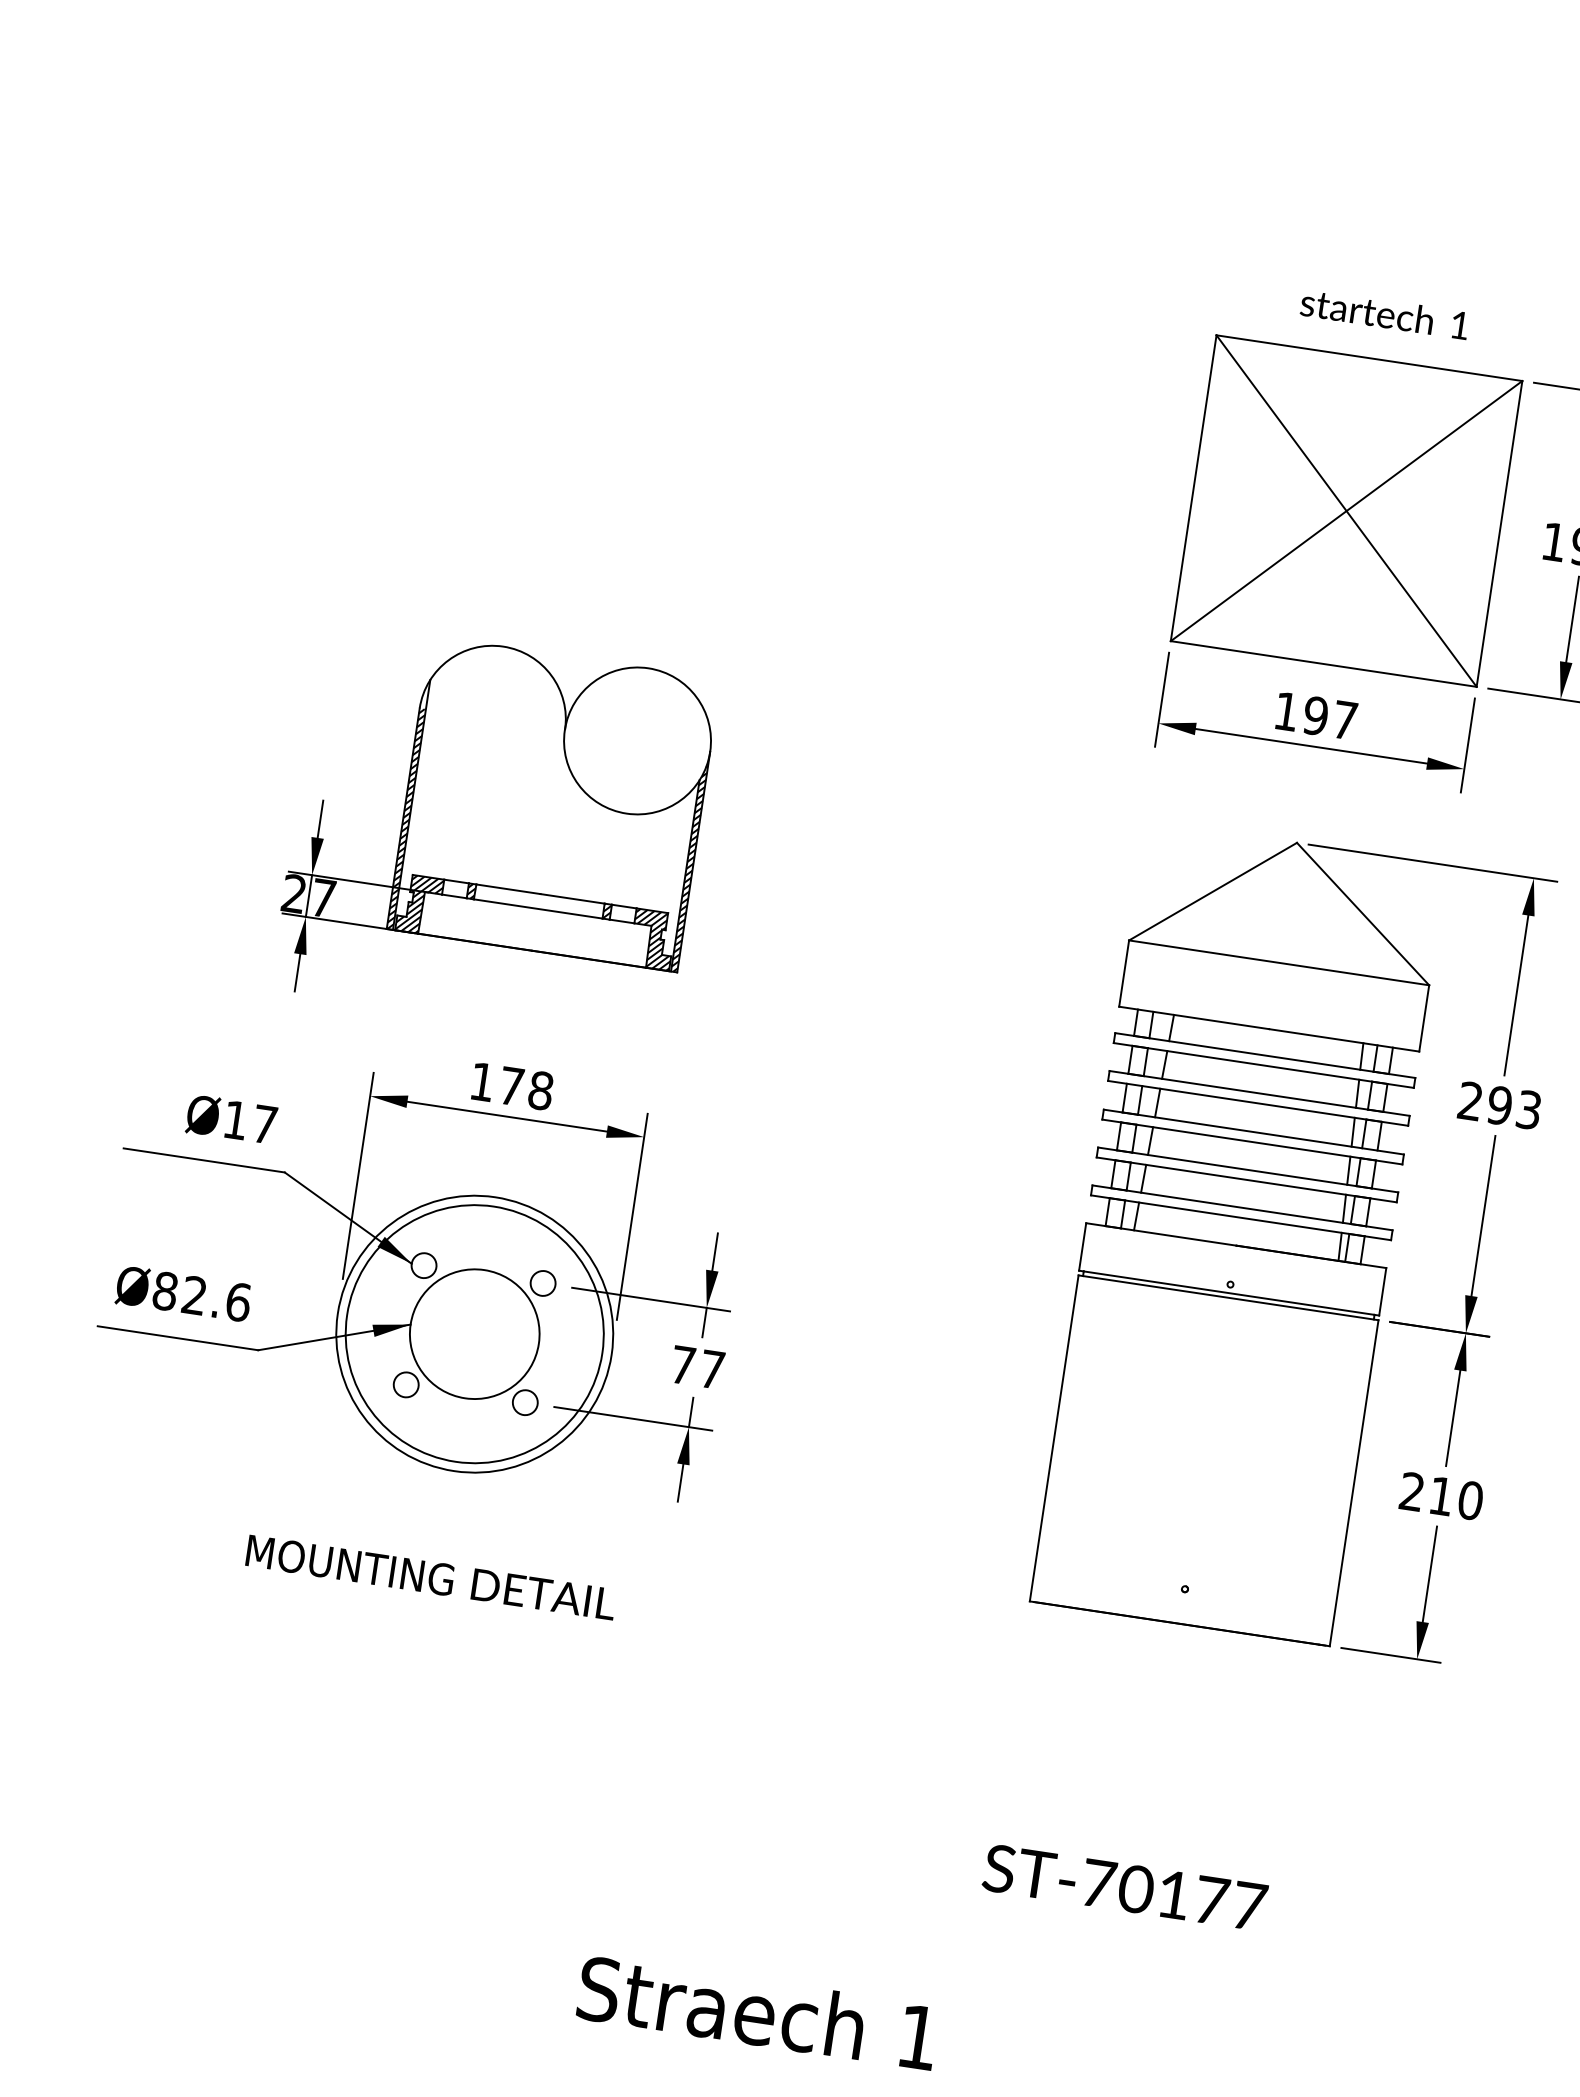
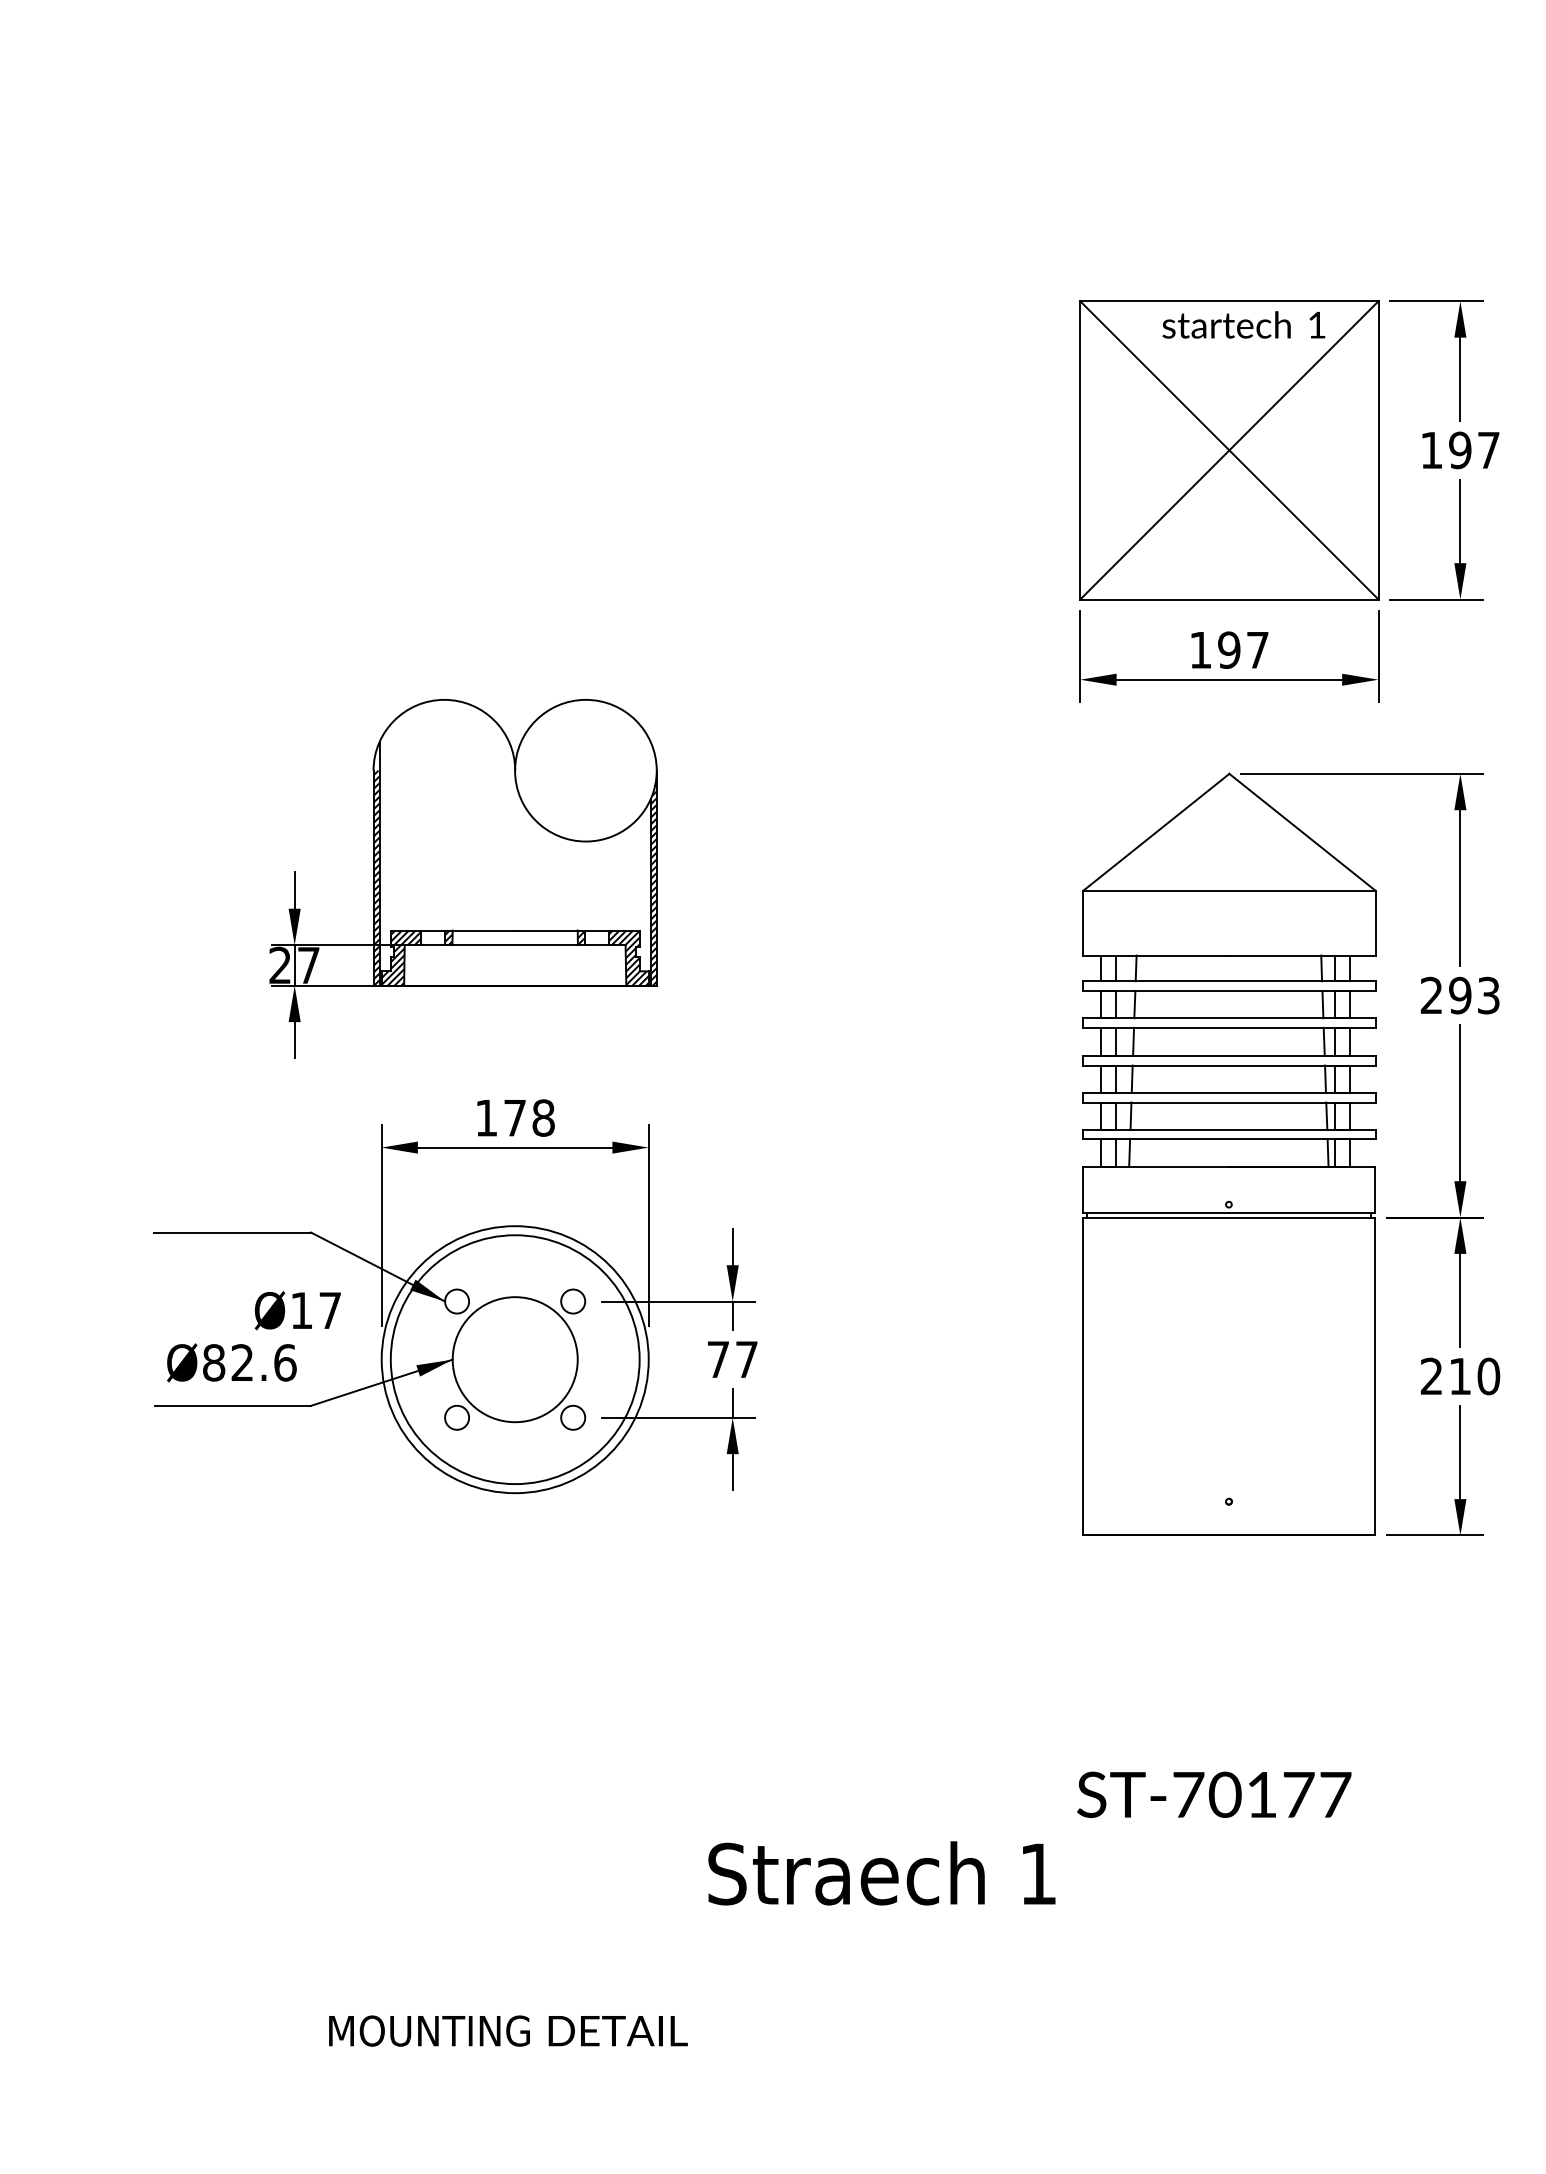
text: (1384, 313) -> (1243, 324), moved
text: (231, 1119) -> (297, 1310), moved
text: (431, 1577) -> (508, 2030), moved
text: (757, 2012) -> (881, 1873), moved

